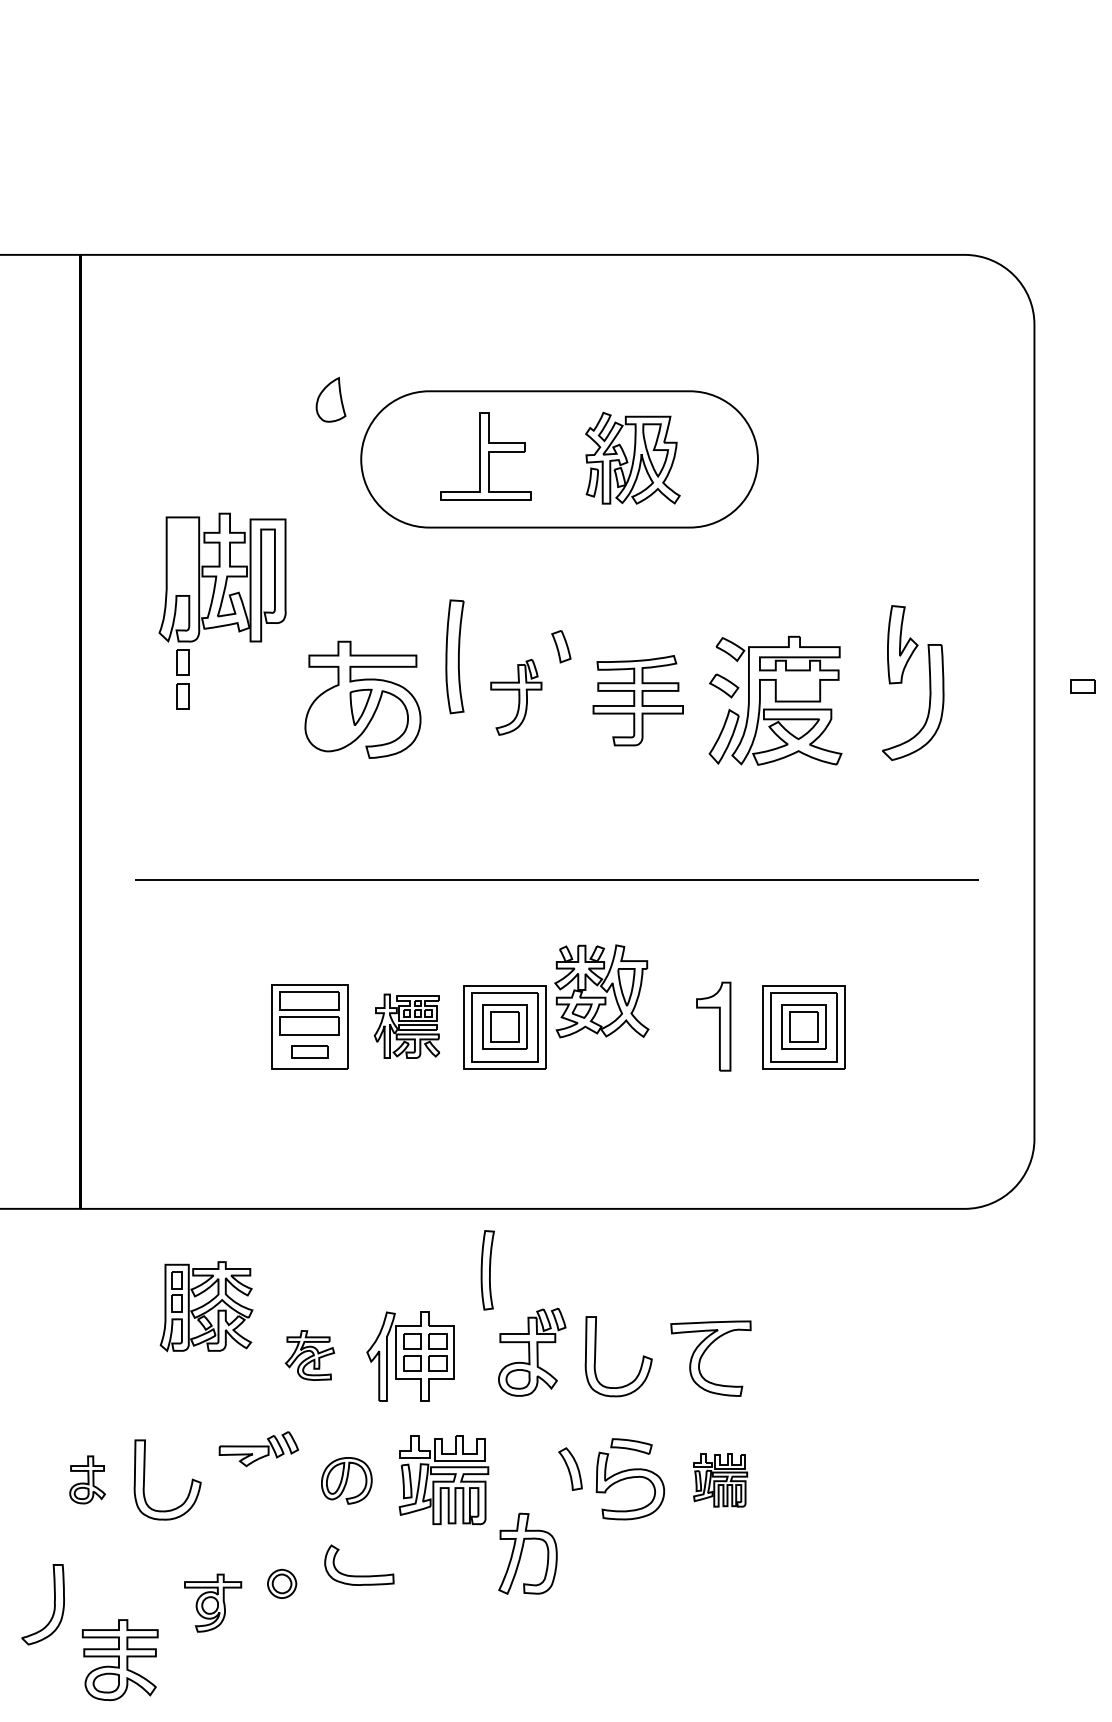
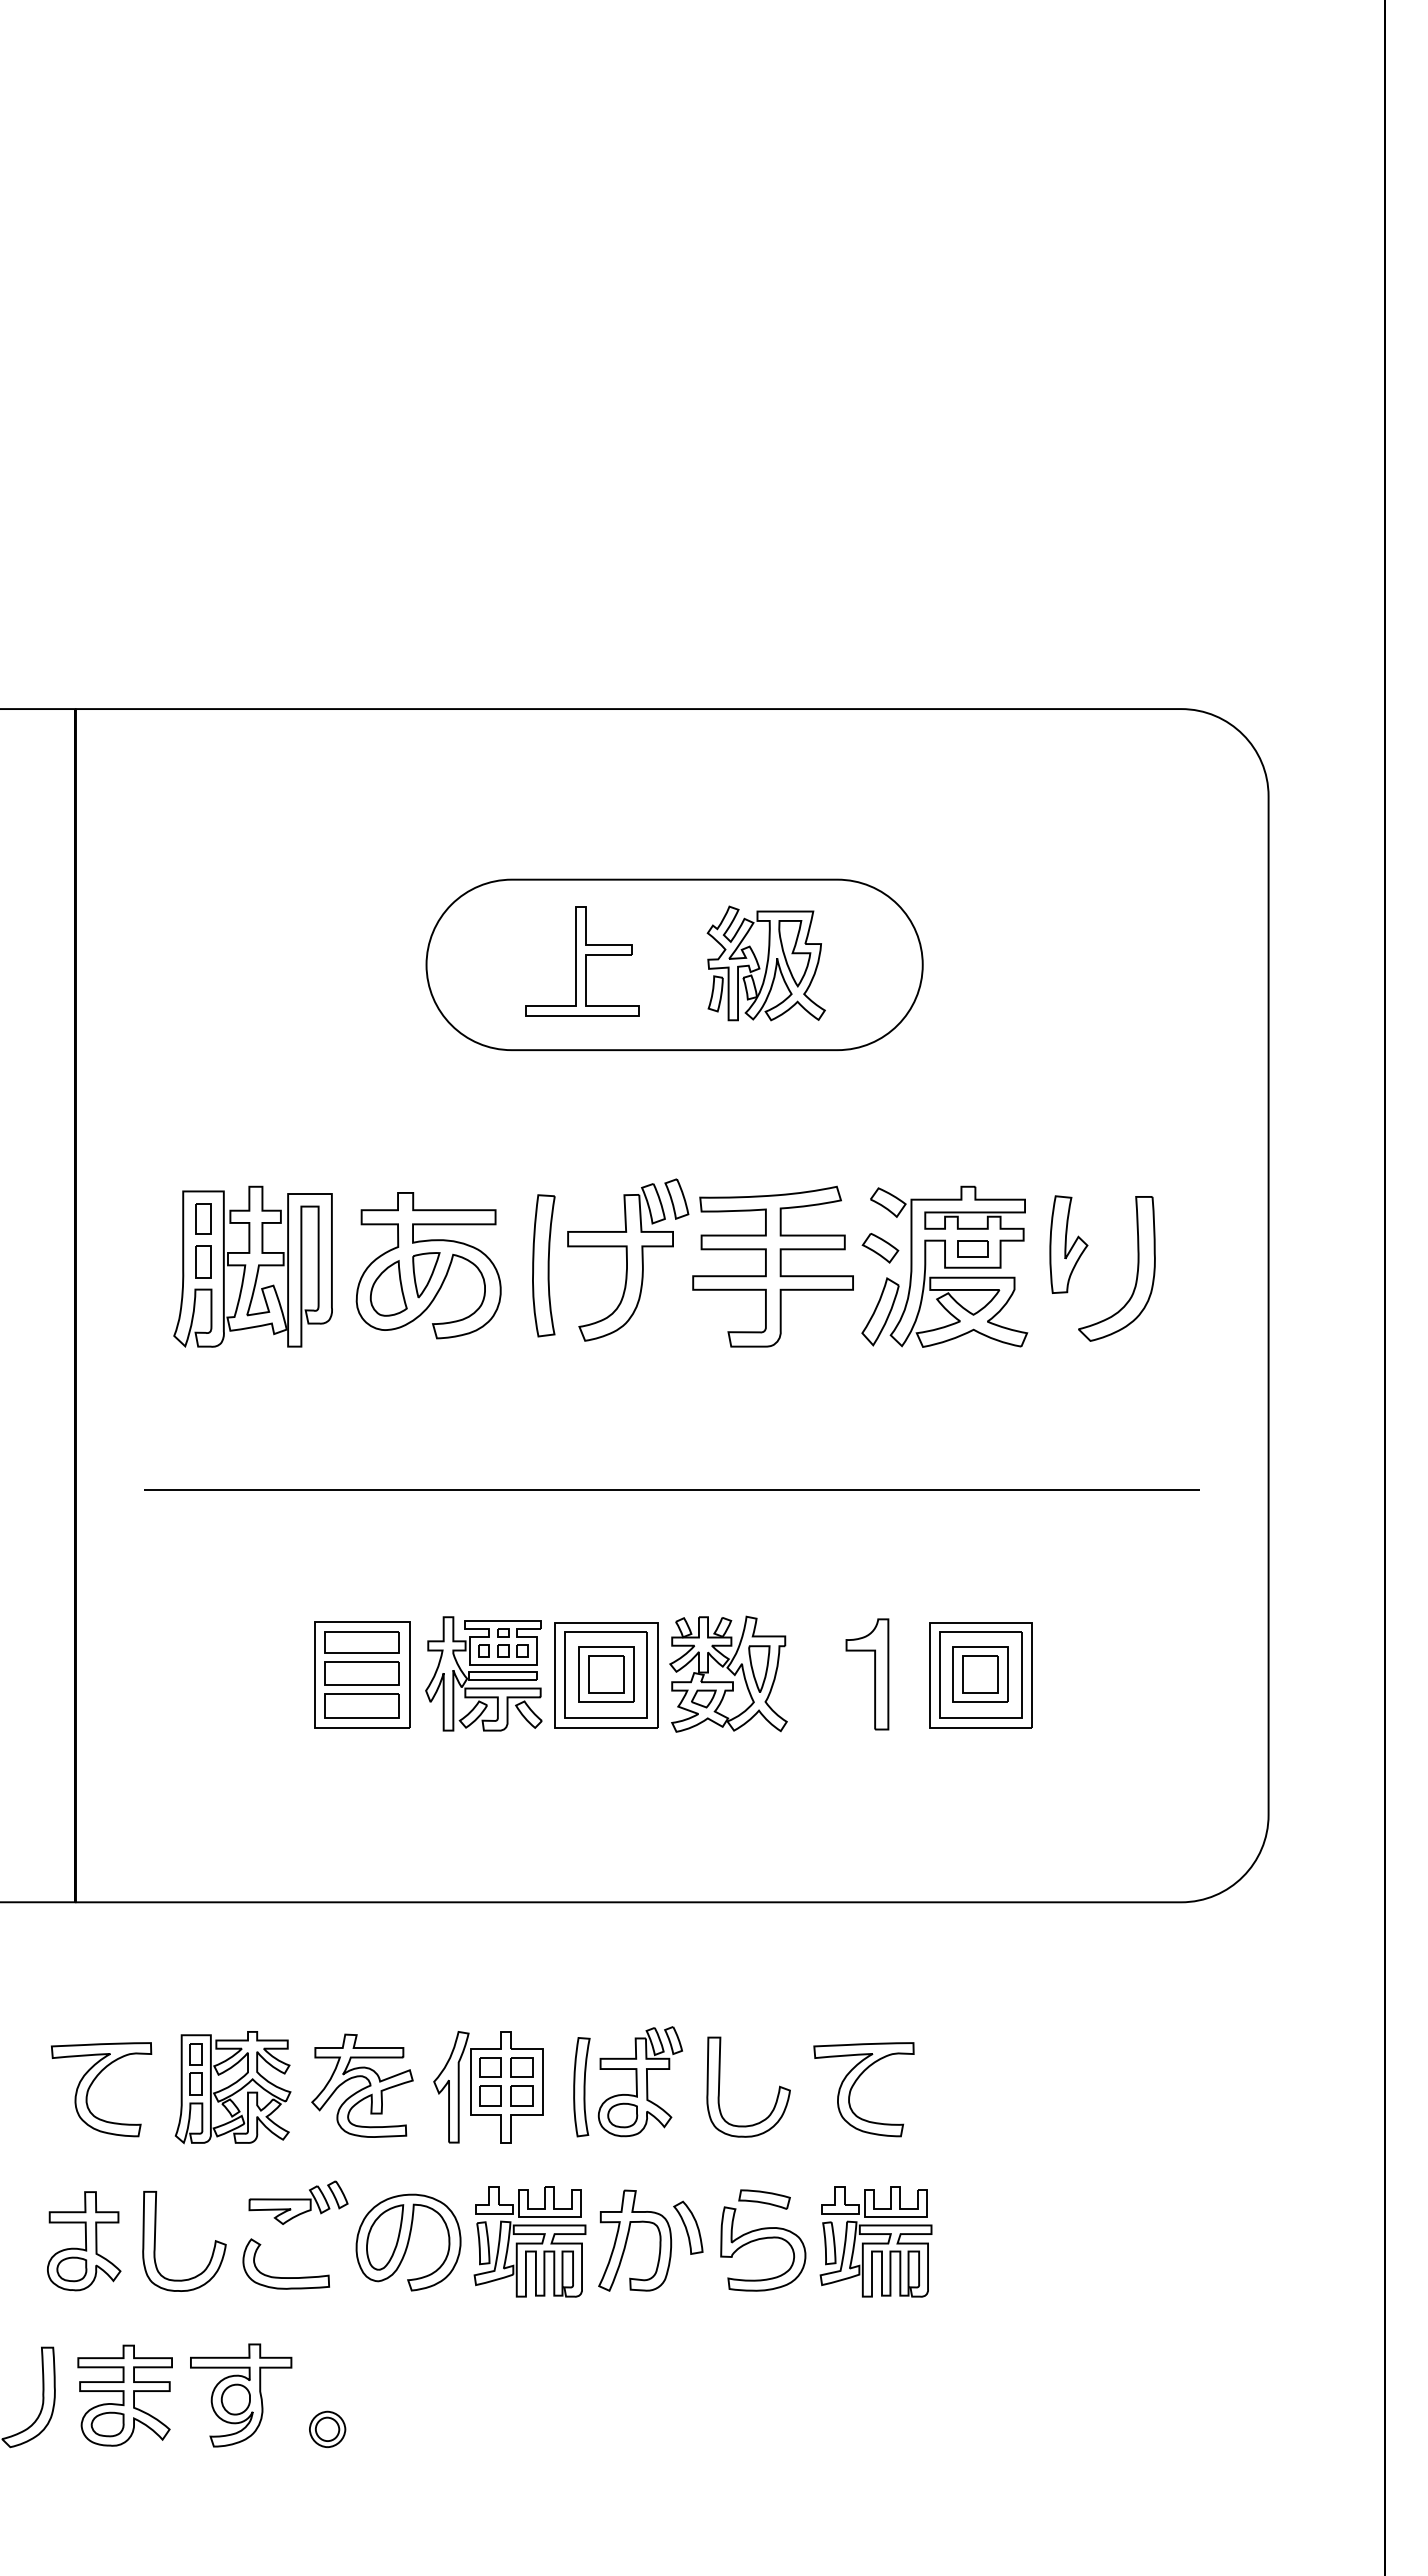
part: (330, 399) -> (388, 1288), moved
part: (222, 577) -> (252, 1266), moved
part: (902, 644) -> (1068, 1244), moved
part: (454, 656) -> (543, 1265), moved
part: (1083, 686) -> (972, 1248), moved
part: (516, 697) -> (620, 1262), size x1.67
part: (637, 700) -> (772, 1266), size x1.43
part: (601, 990) -> (728, 1673), moved
part: (406, 1025) -> (483, 1673), size x1.43
part: (309, 1051) -> (361, 1705), size x1.67
part: (487, 1270) -> (581, 2087), moved
part: (206, 1306) -> (232, 2087), moved
part: (94, 1354) -> (92, 2084), added
part: (310, 1355) -> (362, 2085), size x1.67
part: (87, 1480) -> (84, 2241), size x1.67
part: (346, 1480) -> (408, 2242), size x1.67
part: (720, 1480) -> (875, 2241), size x1.67
part: (522, 1551) -> (628, 2237), moved
part: (358, 1576) -> (285, 2277), moved
part: (282, 1583) -> (327, 2429), moved
part: (213, 1603) -> (241, 2395), size x1.43
part: (119, 1659) -> (124, 2395), moved

